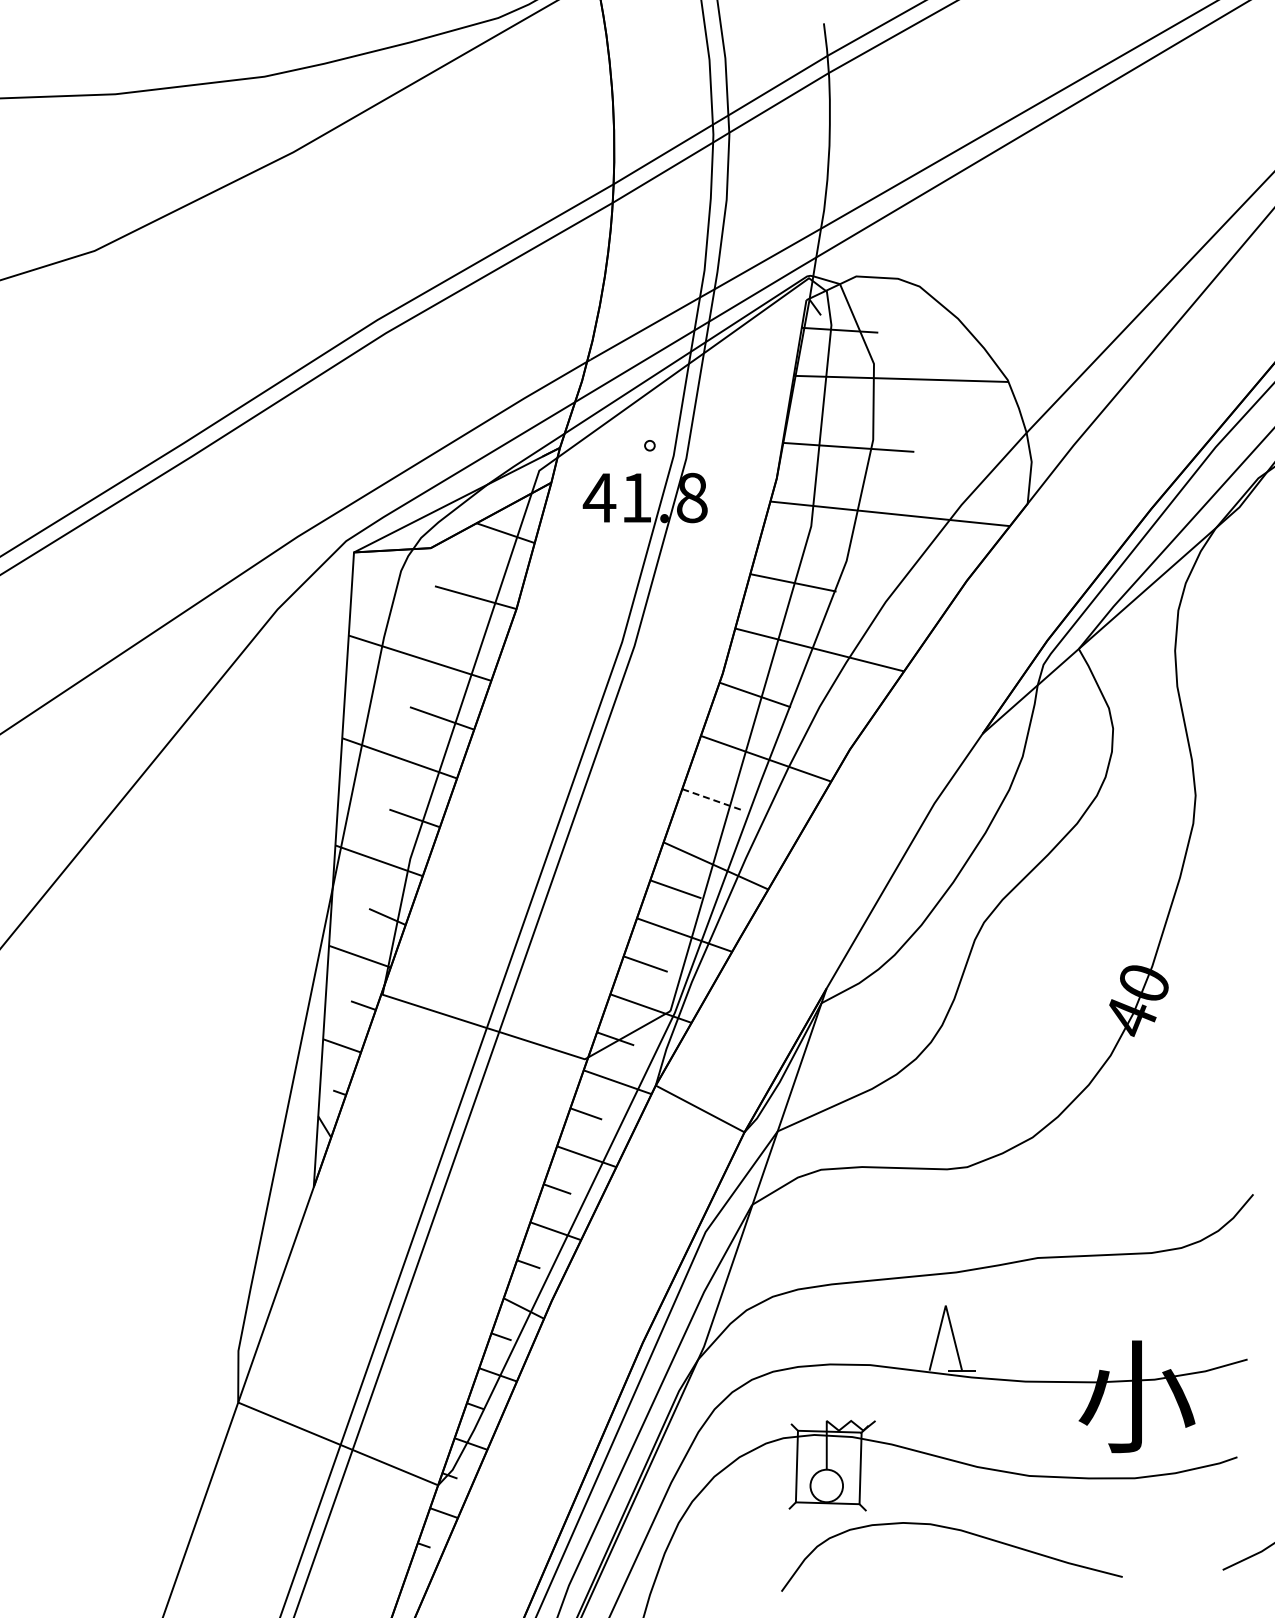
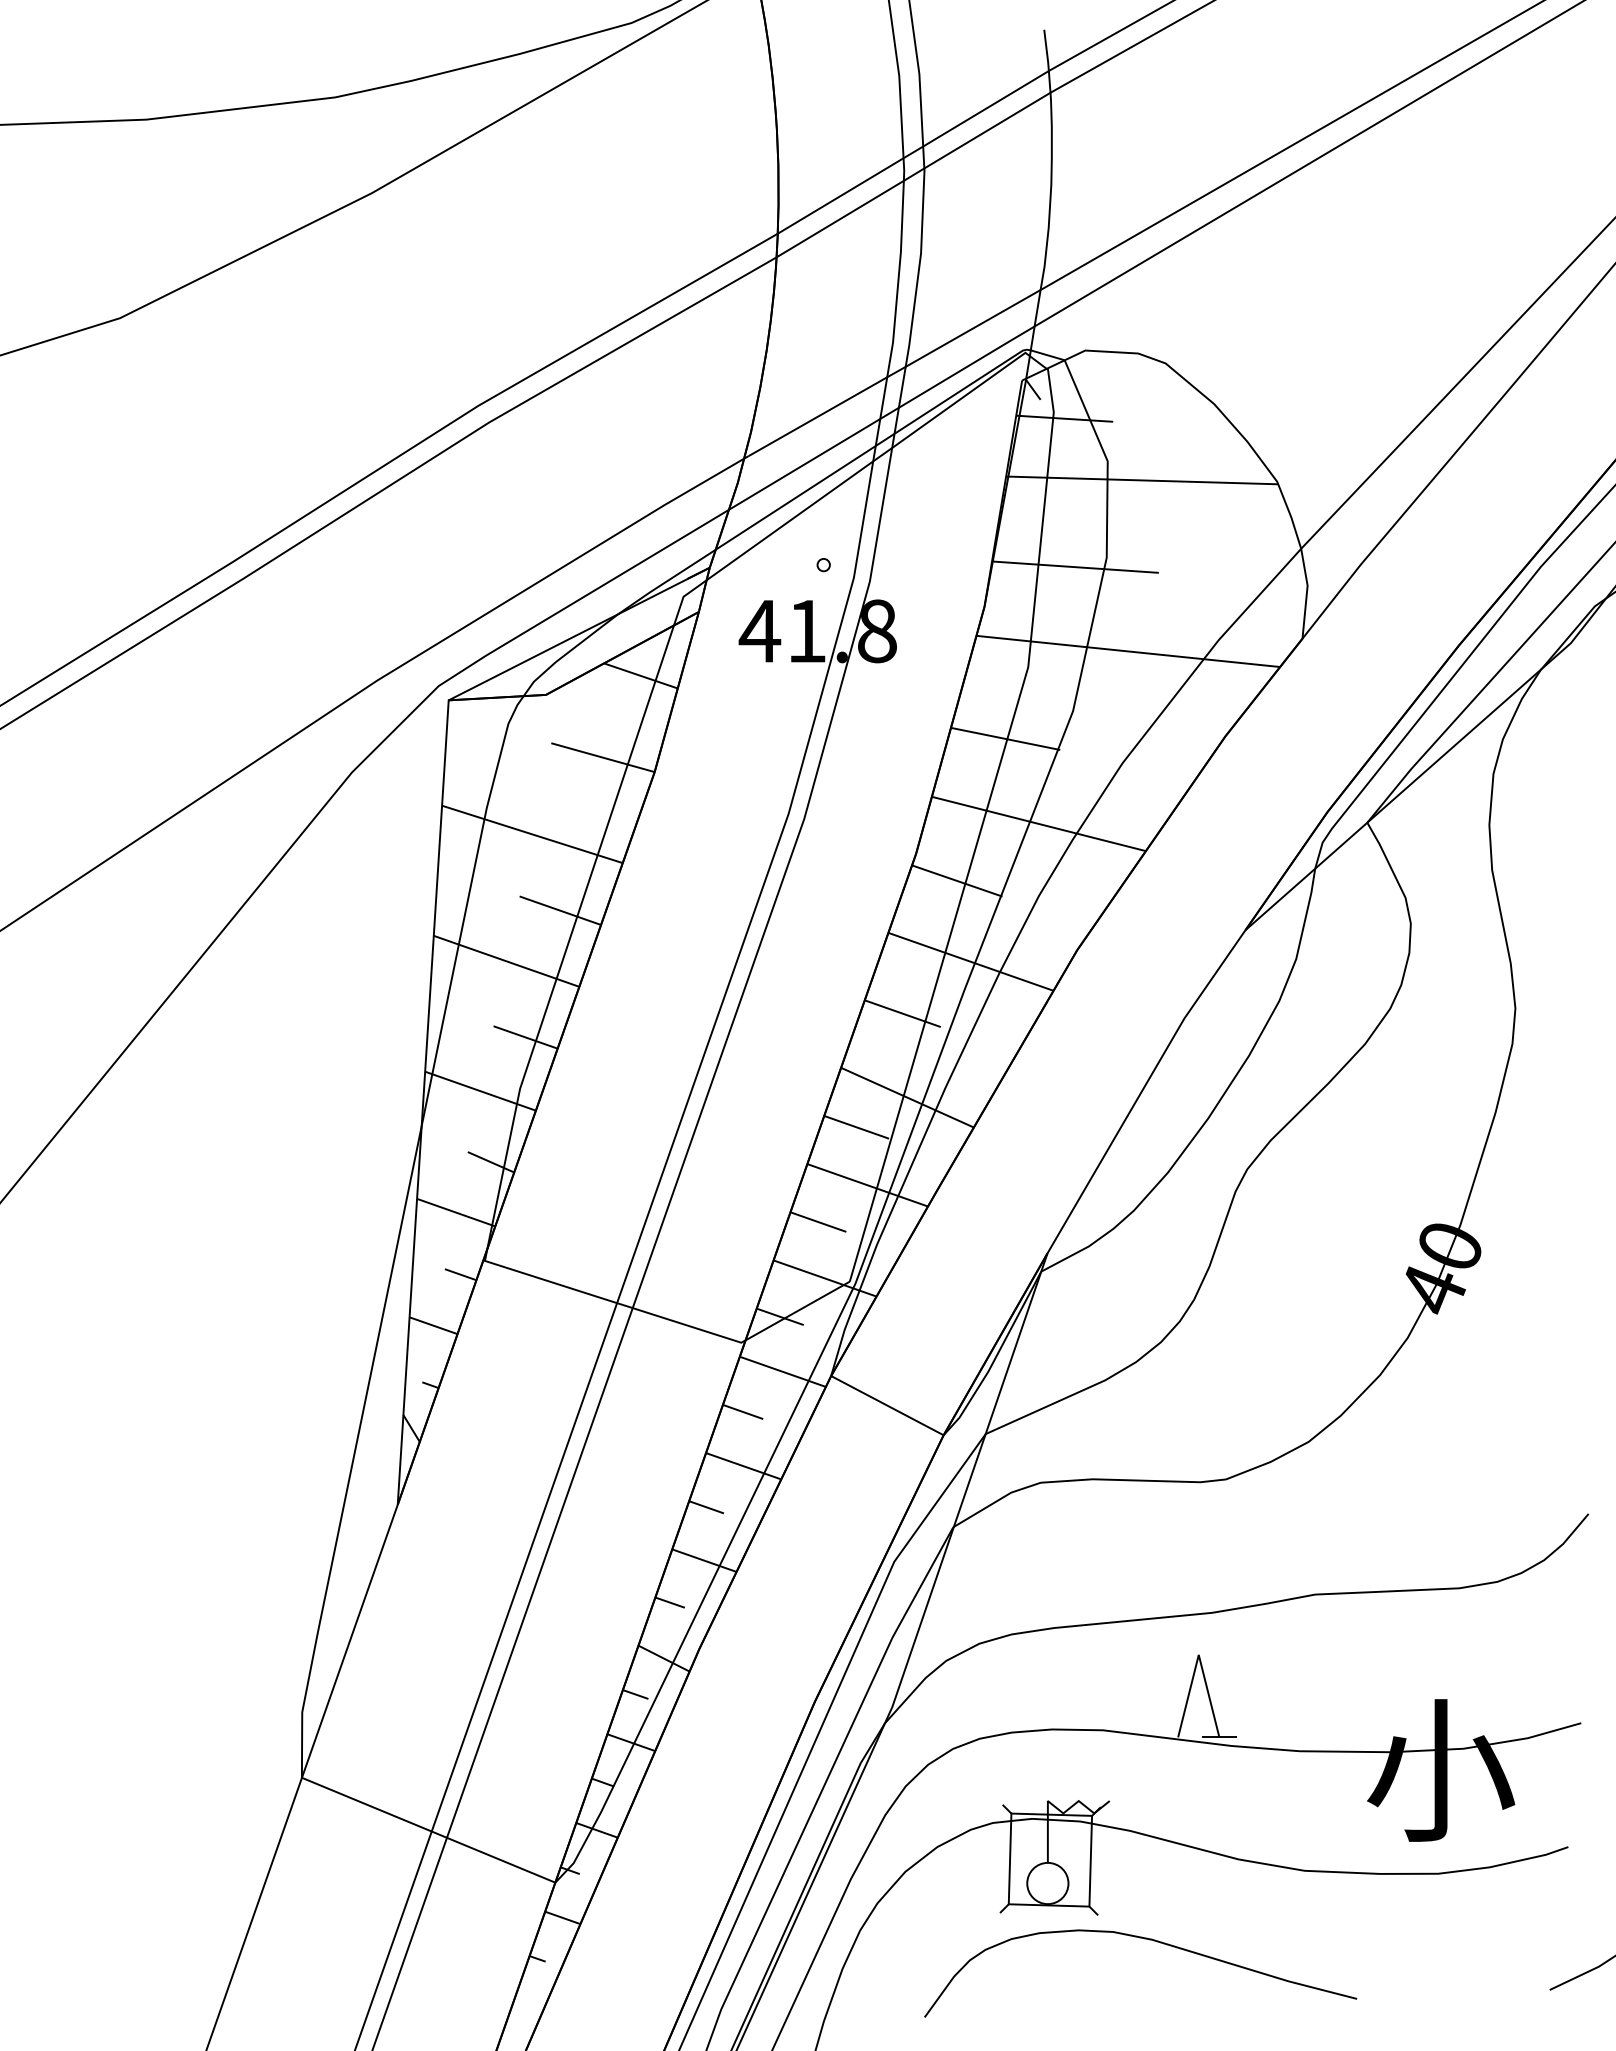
line: (712, 799) -> (903, 1013), dashed -> solid
curve: (955, 1530) -> (1145, 1939), moved

